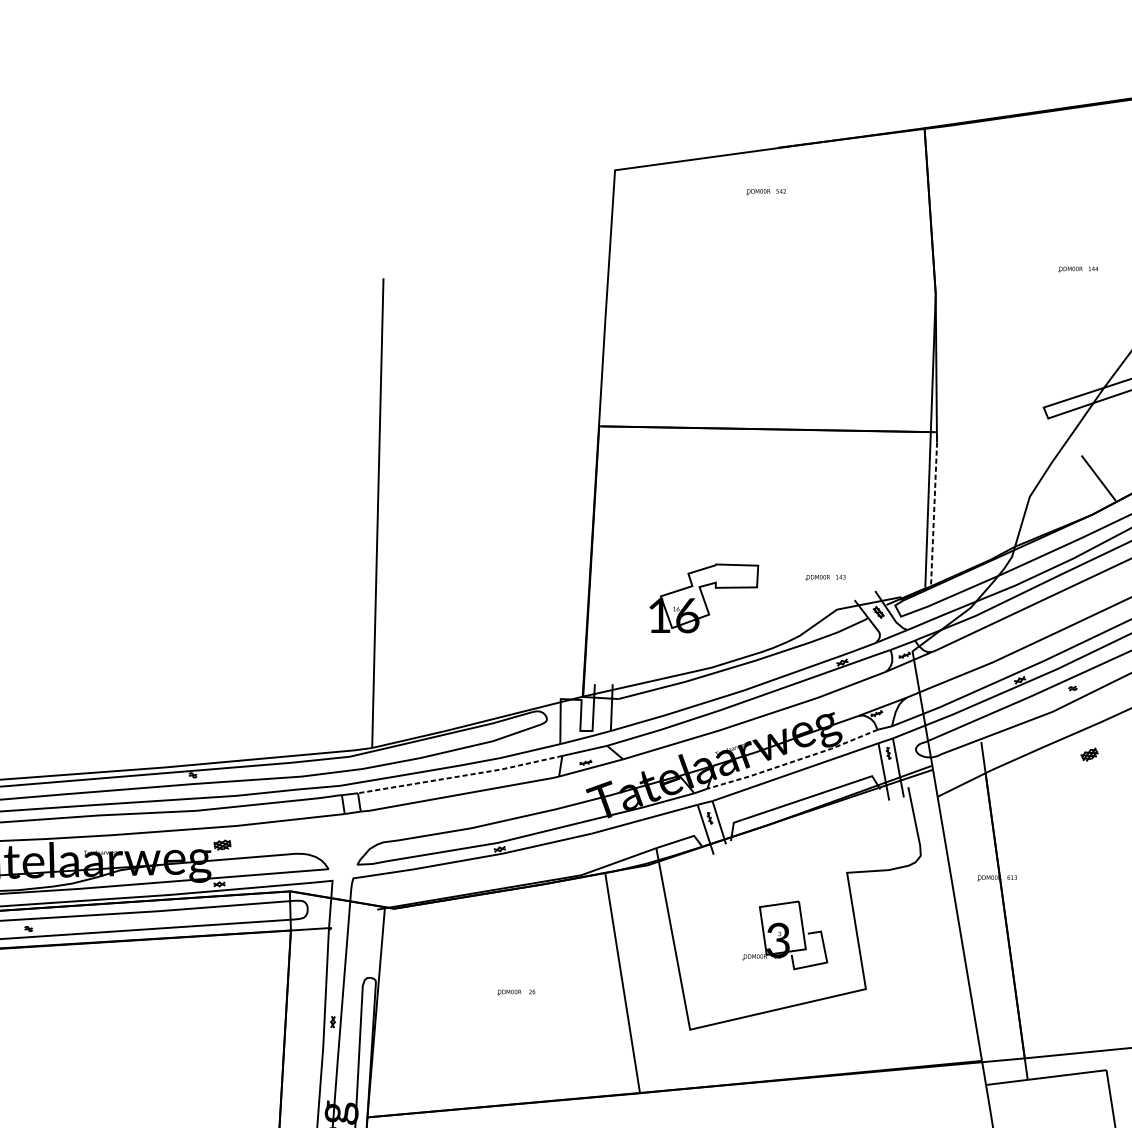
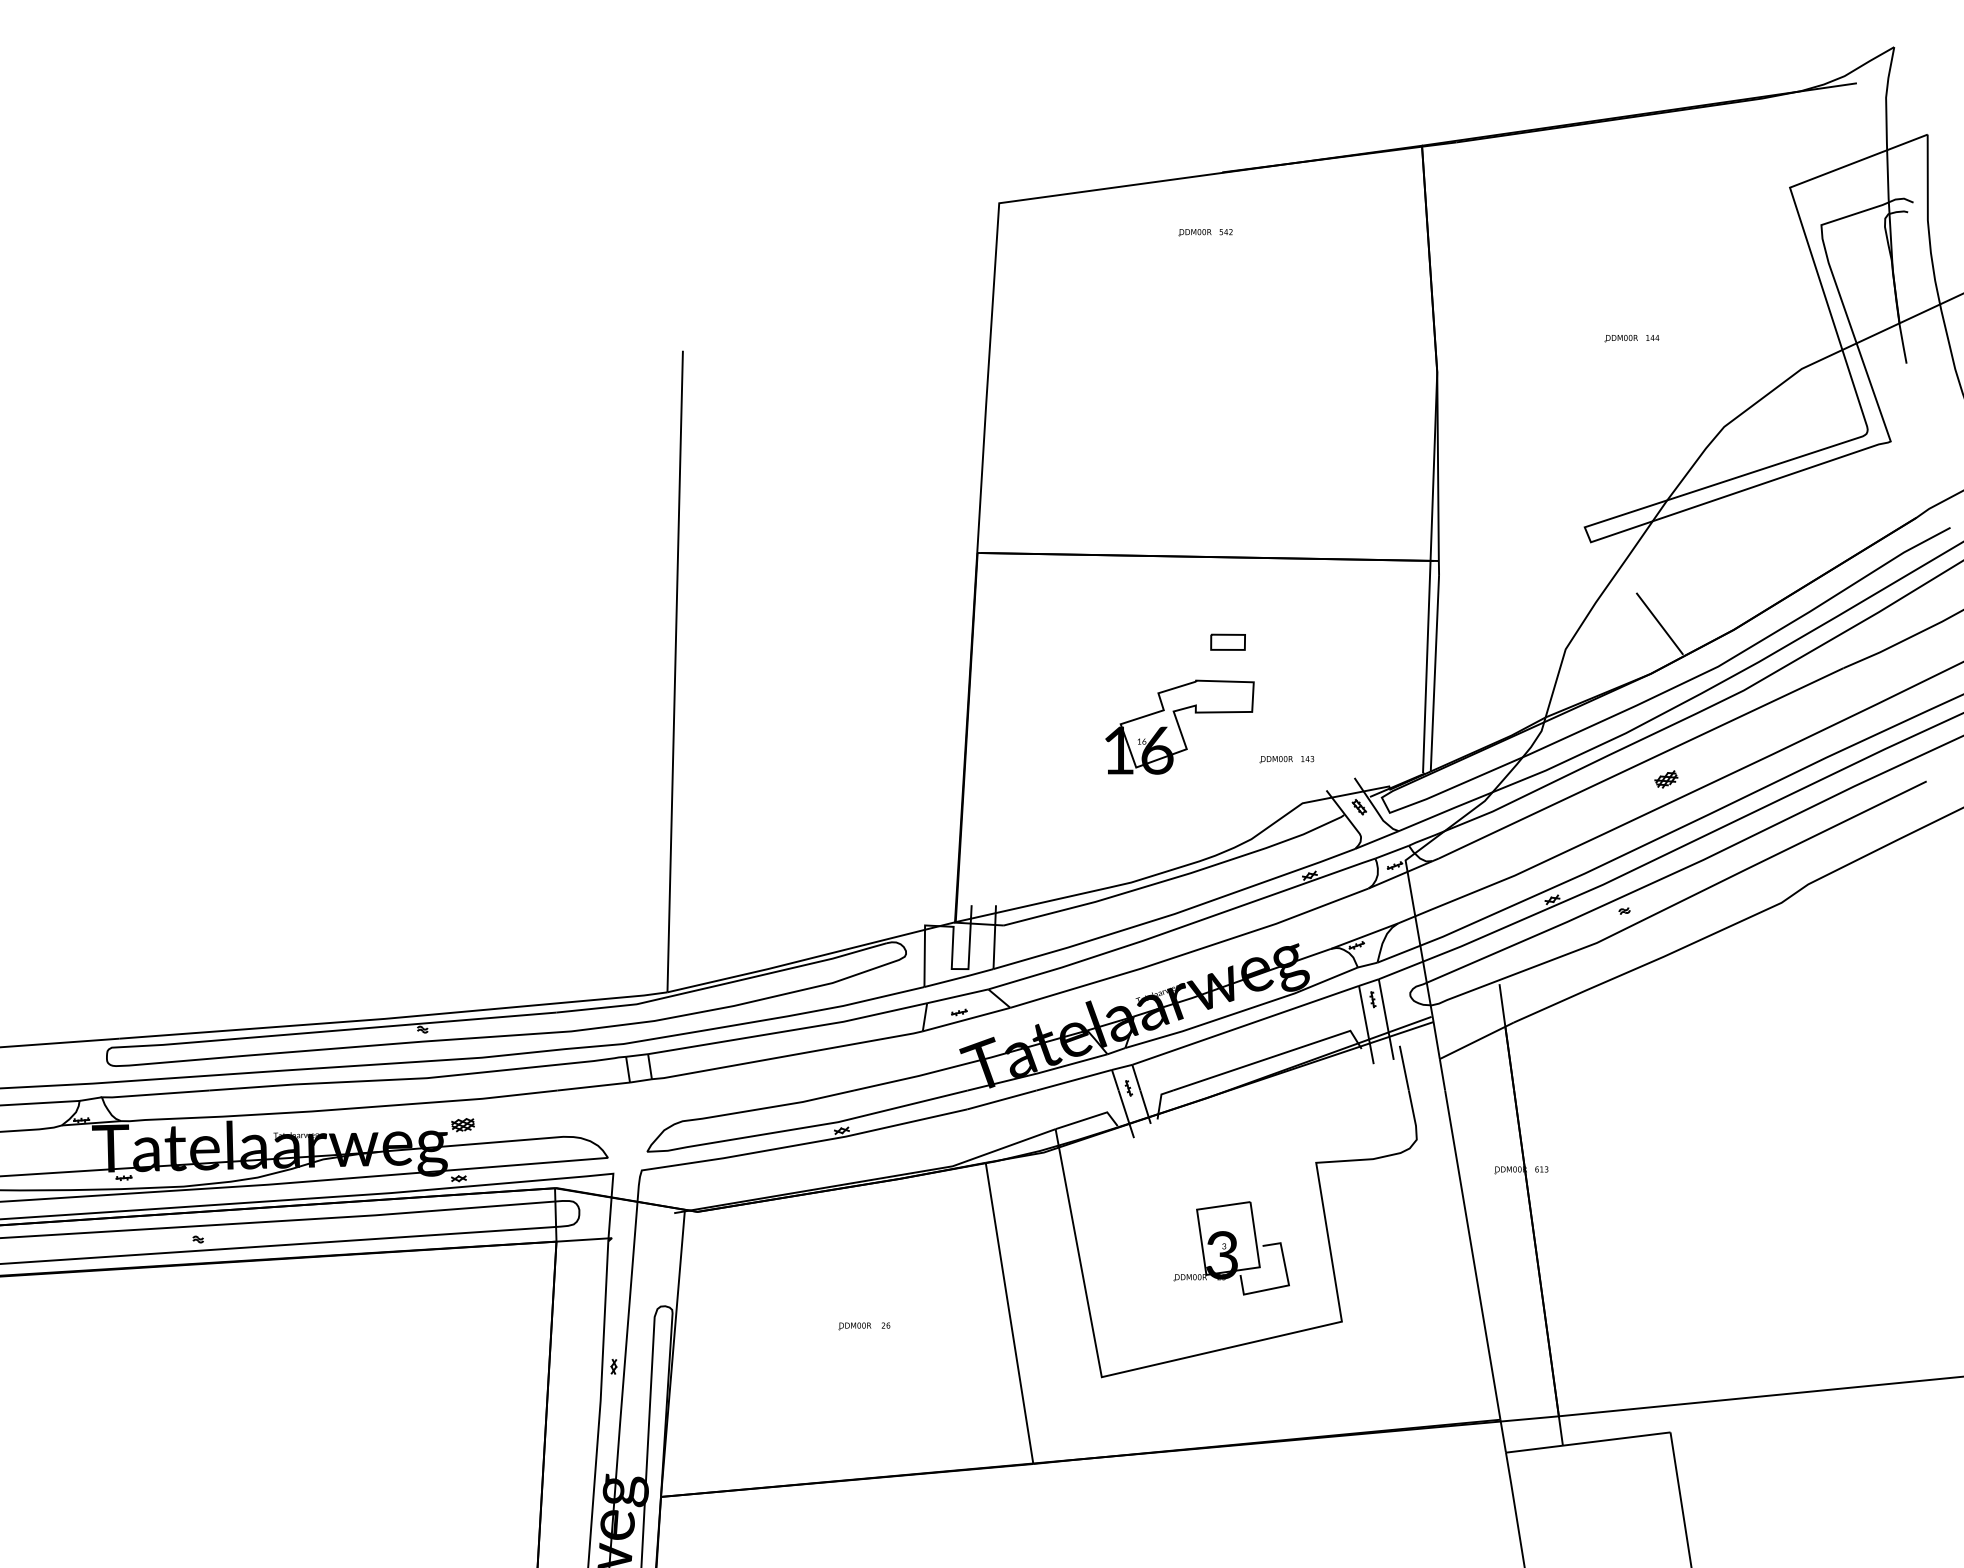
part: (782, 491) -> (1227, 641), added
line: (933, 514) -> (1434, 673), dashed -> solid
part: (703, 598) -> (1179, 726), moved
part: (1089, 754) -> (1666, 779), moved
line: (793, 762) -> (1242, 1011), dashed -> solid
line: (460, 775) -> (788, 1030), dashed -> solid

